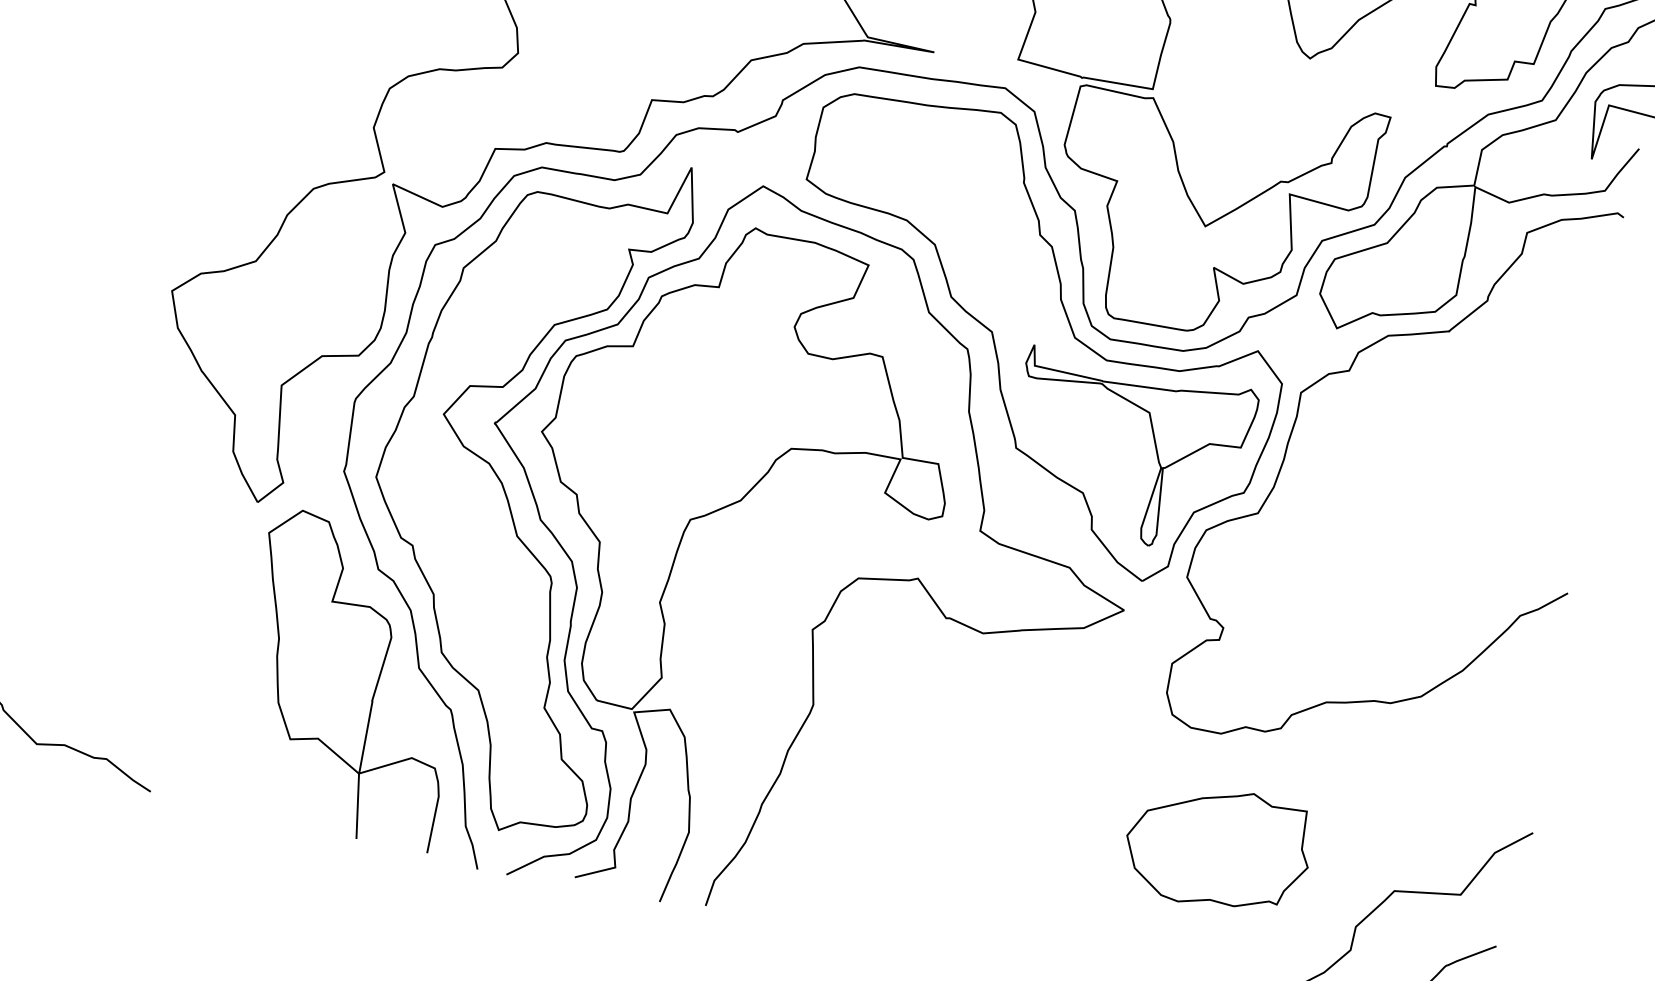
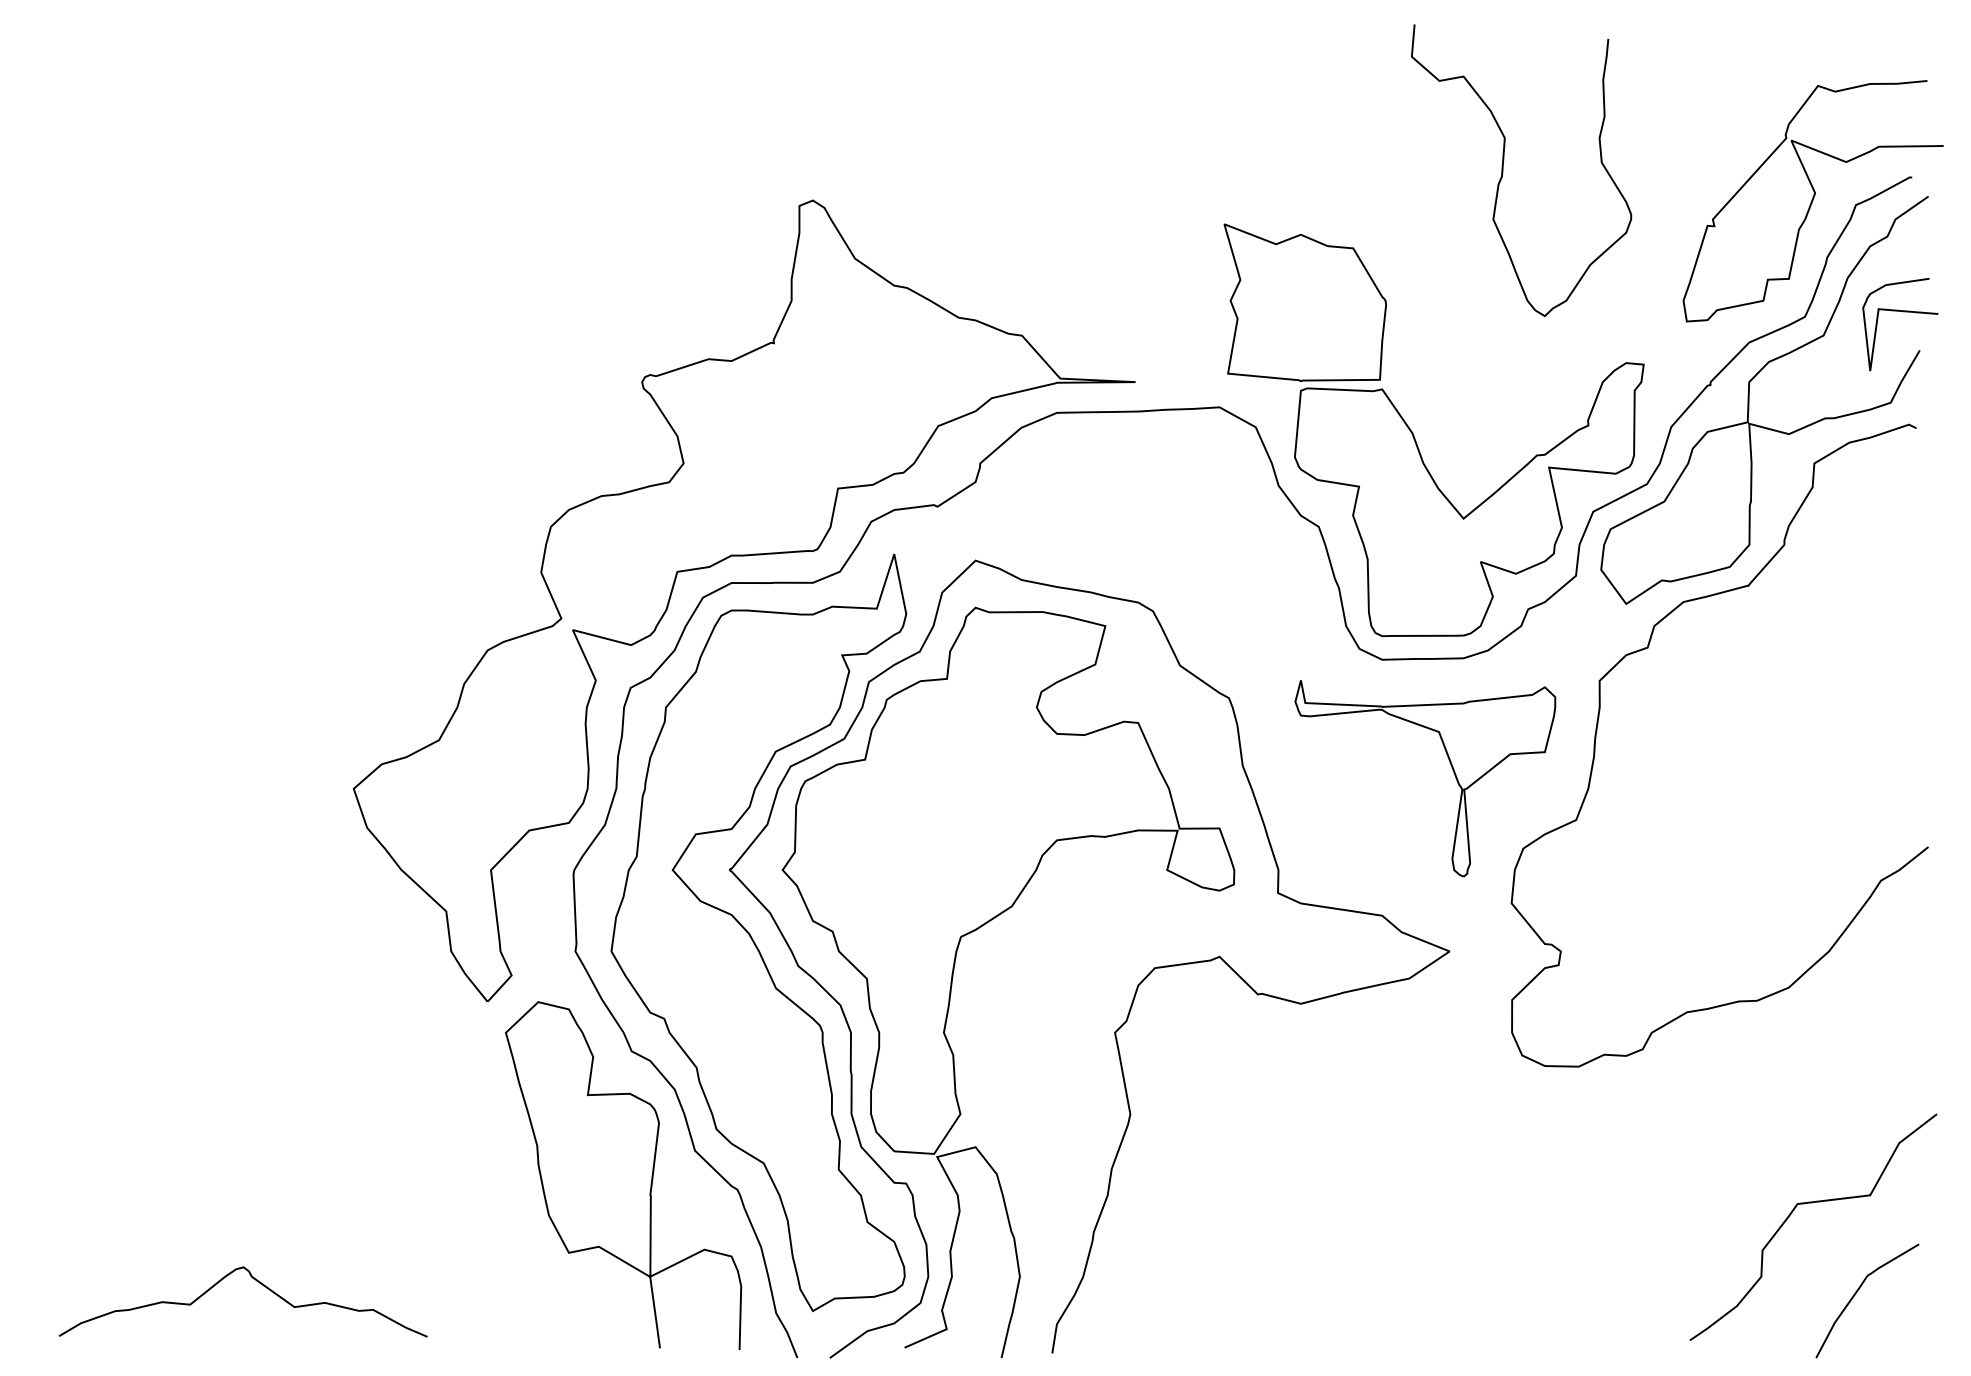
part: (1034, 340) -> (1299, 675), removed
part: (1217, 848) -> (1597, 1191), removed

